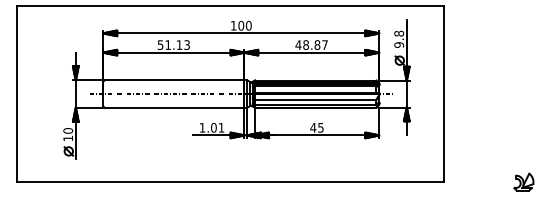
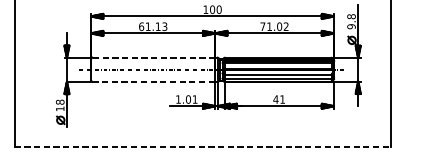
text: (160, 44) -> (141, 26), 51.13 -> 61.13
text: (311, 44) -> (274, 26), 48.87 -> 71.02
line: (174, 80) -> (153, 57), solid -> dashed
line: (174, 107) -> (153, 81), solid -> dashed
text: (320, 127) -> (282, 99), 45 -> 41
text: (67, 130) -> (59, 101), 10 -> 18
line: (230, 182) -> (203, 147), solid -> dashed

